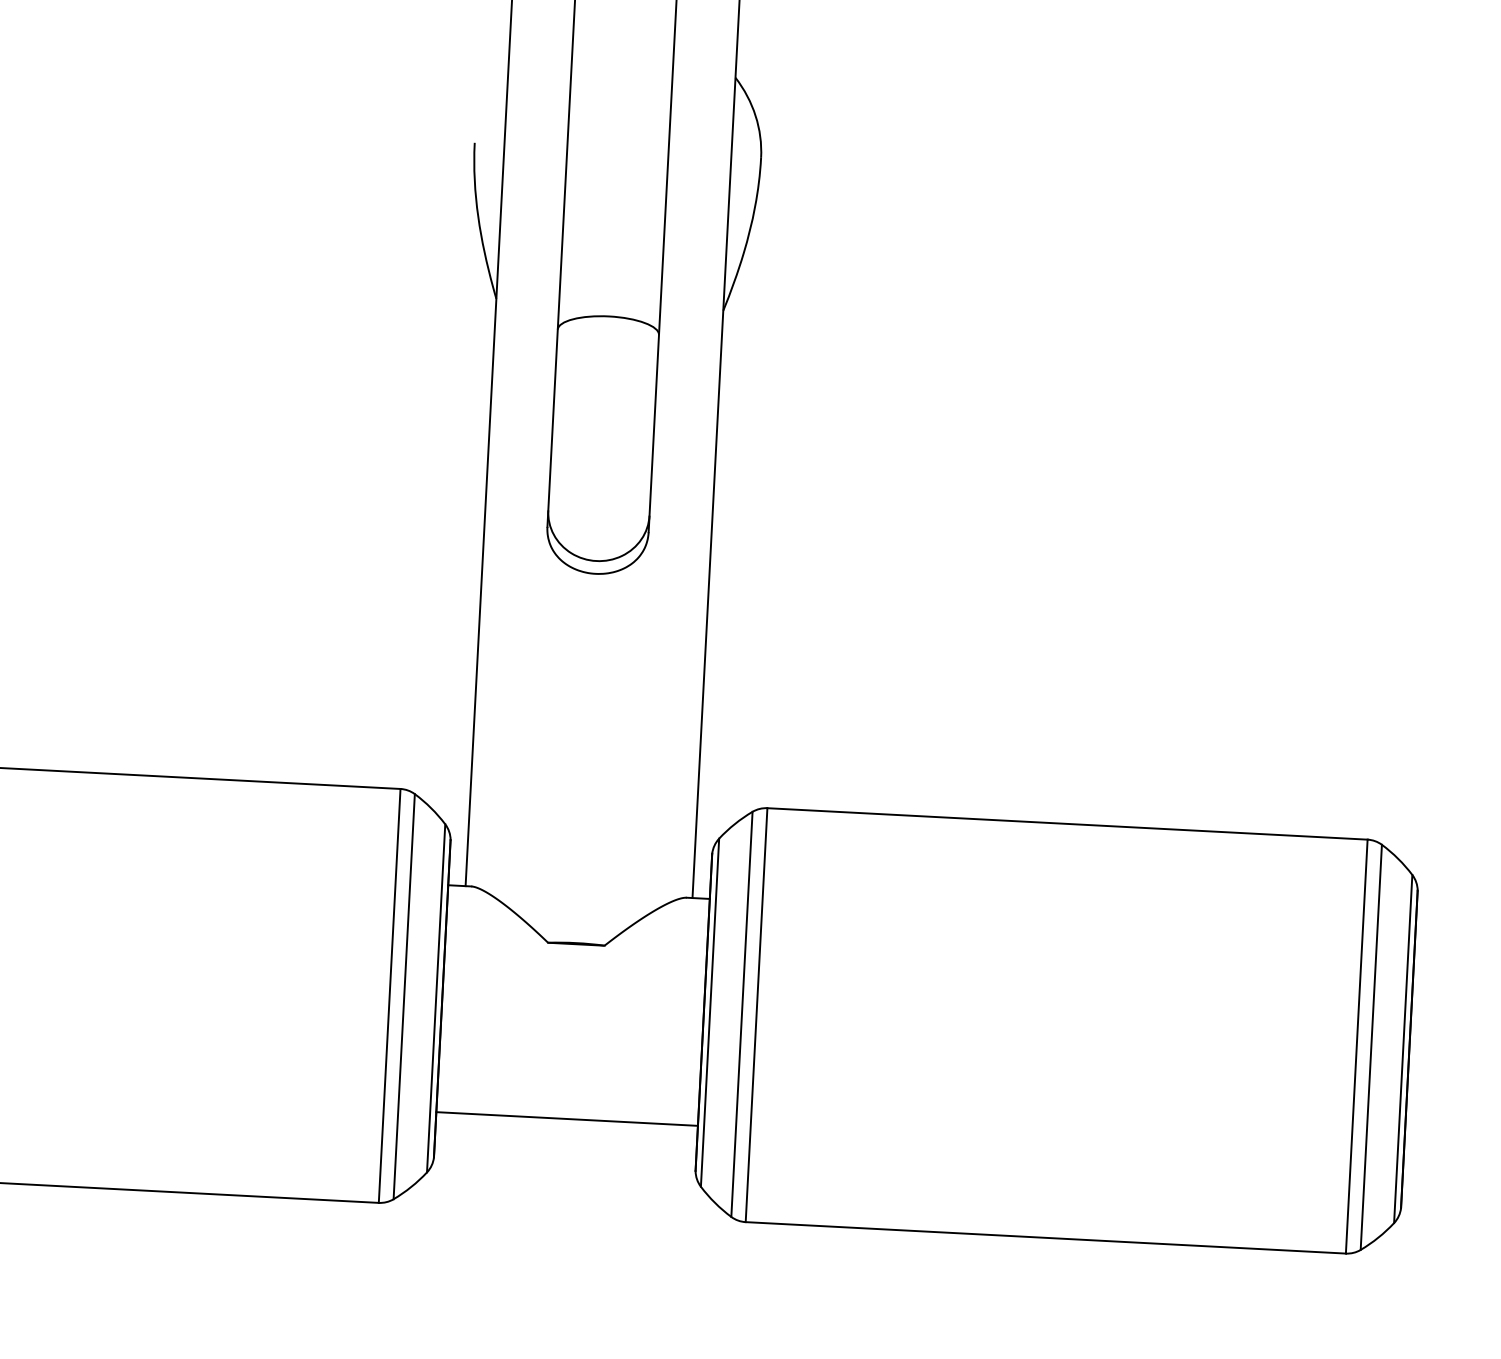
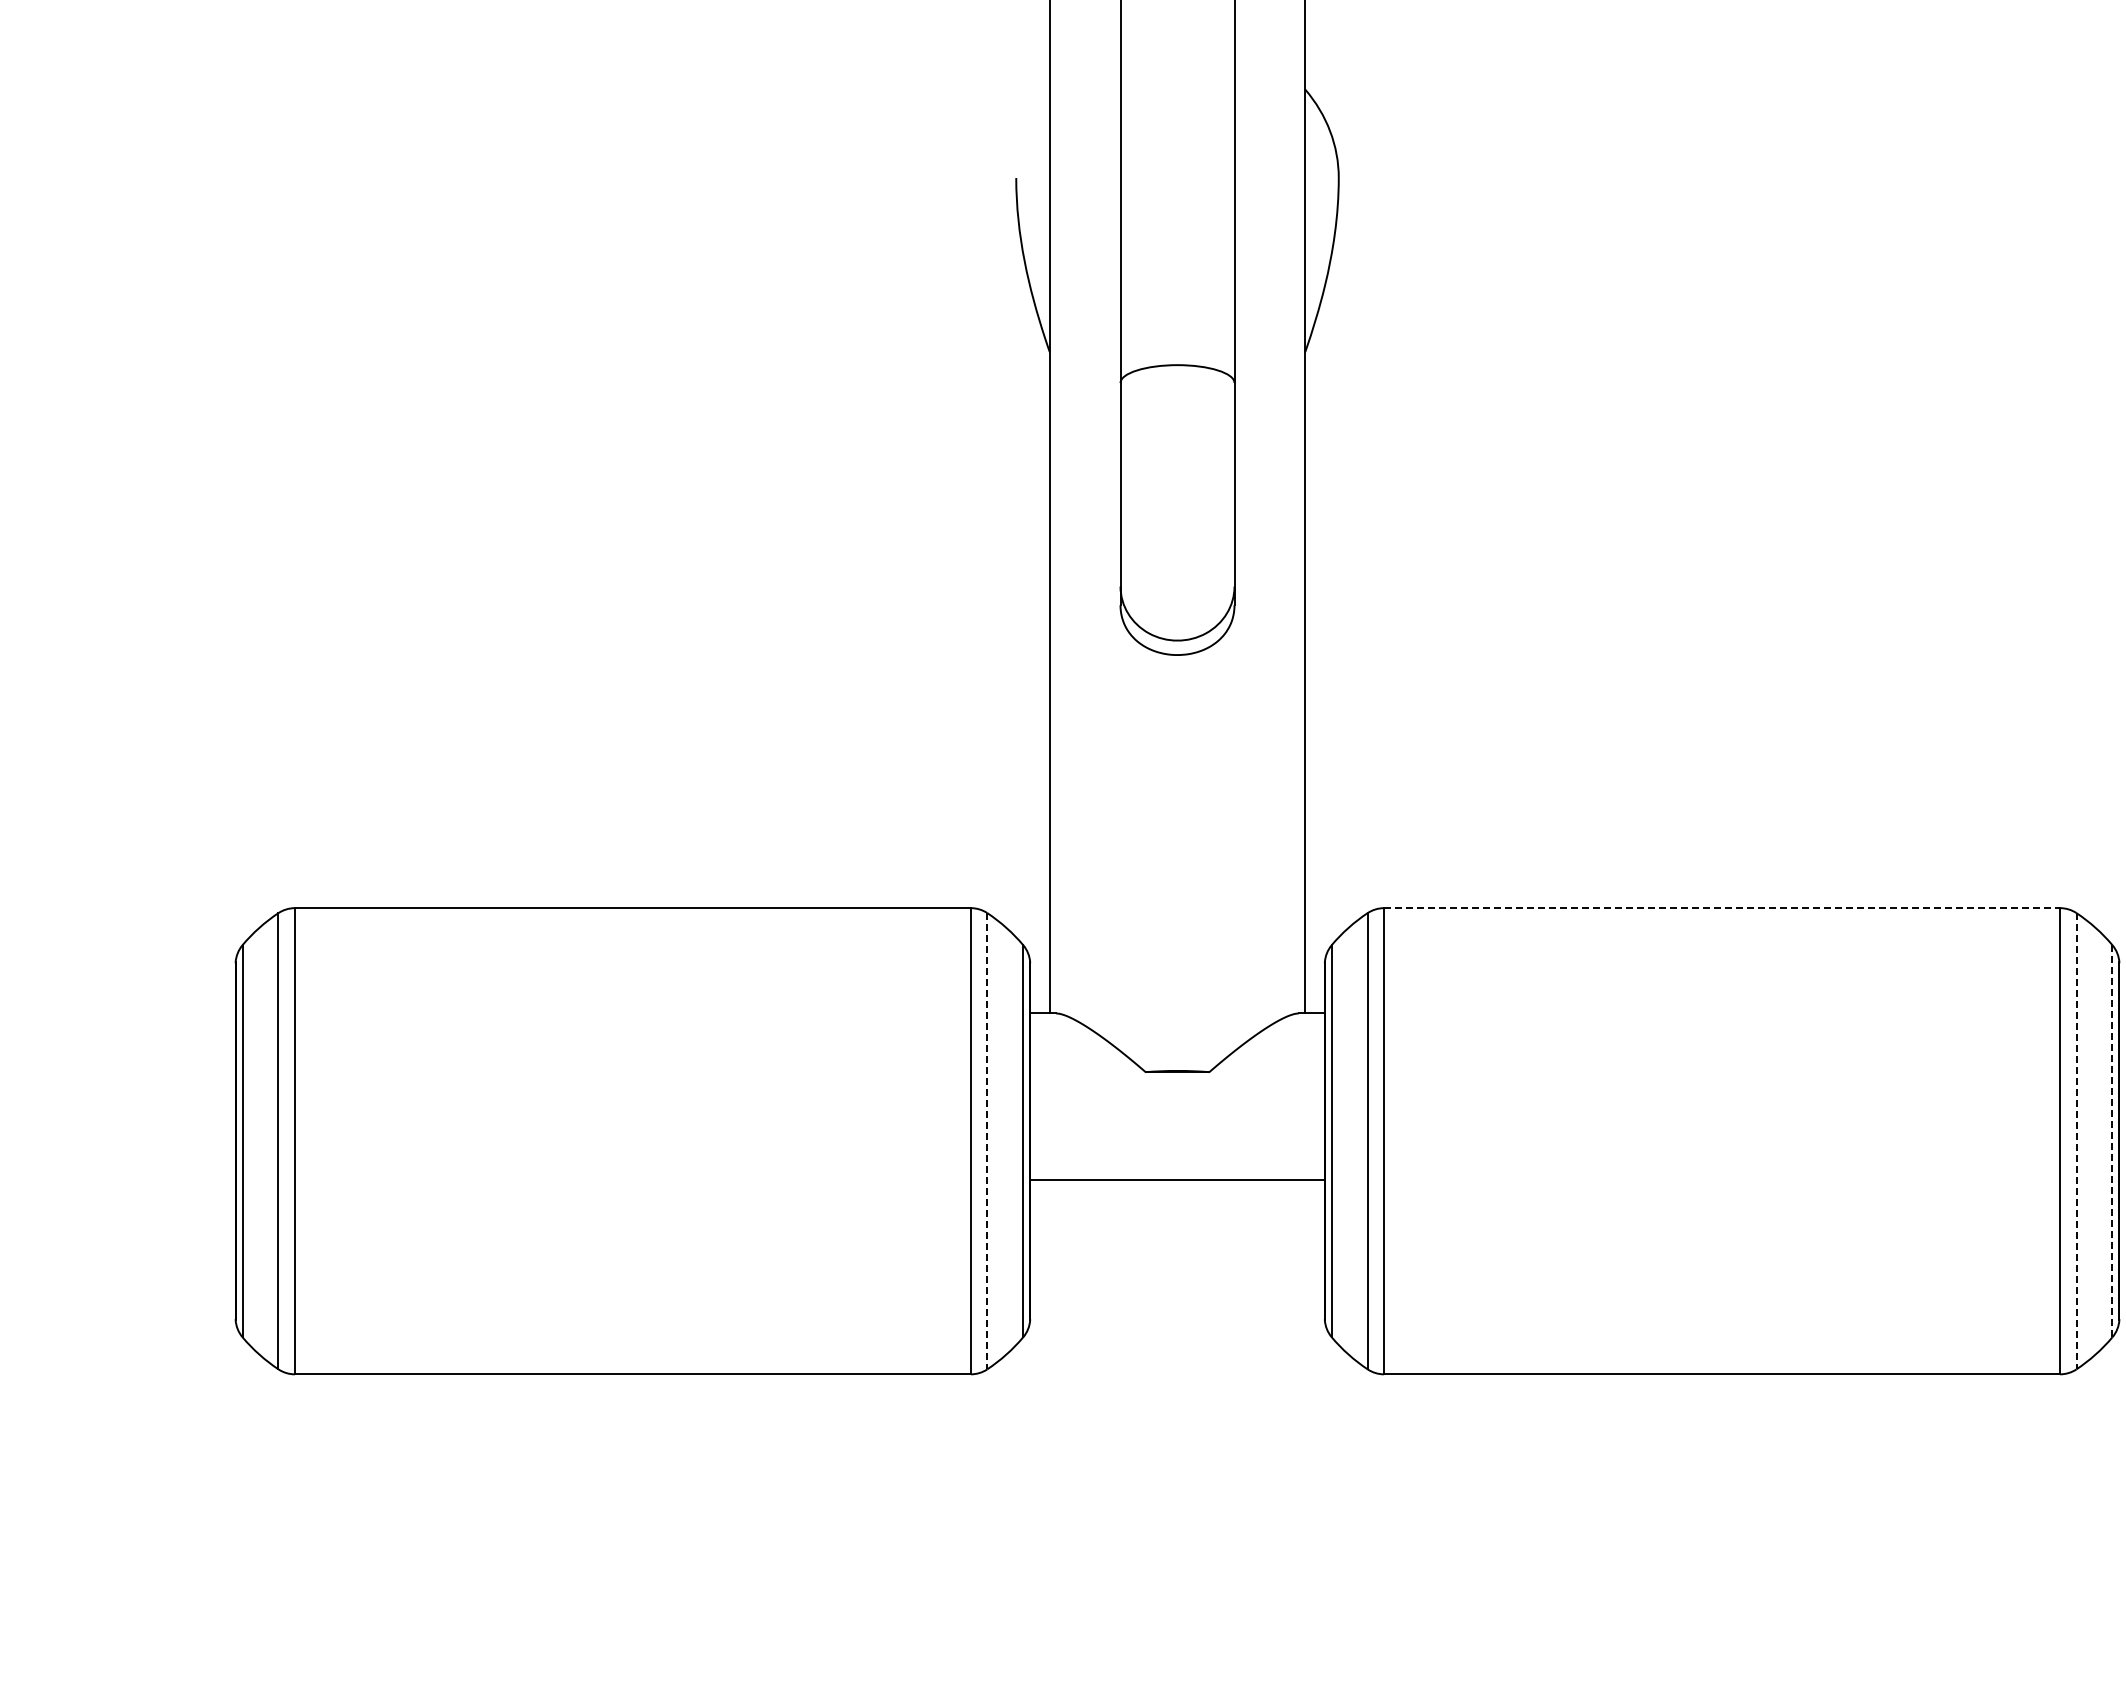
line: (1067, 824) -> (1722, 908), solid -> dashed
line: (404, 996) -> (987, 1141), solid -> dashed
line: (1371, 1047) -> (2076, 1141), solid -> dashed
line: (1403, 1049) -> (2112, 1141), solid -> dashed
line: (567, 1119) -> (1177, 1180), moved

